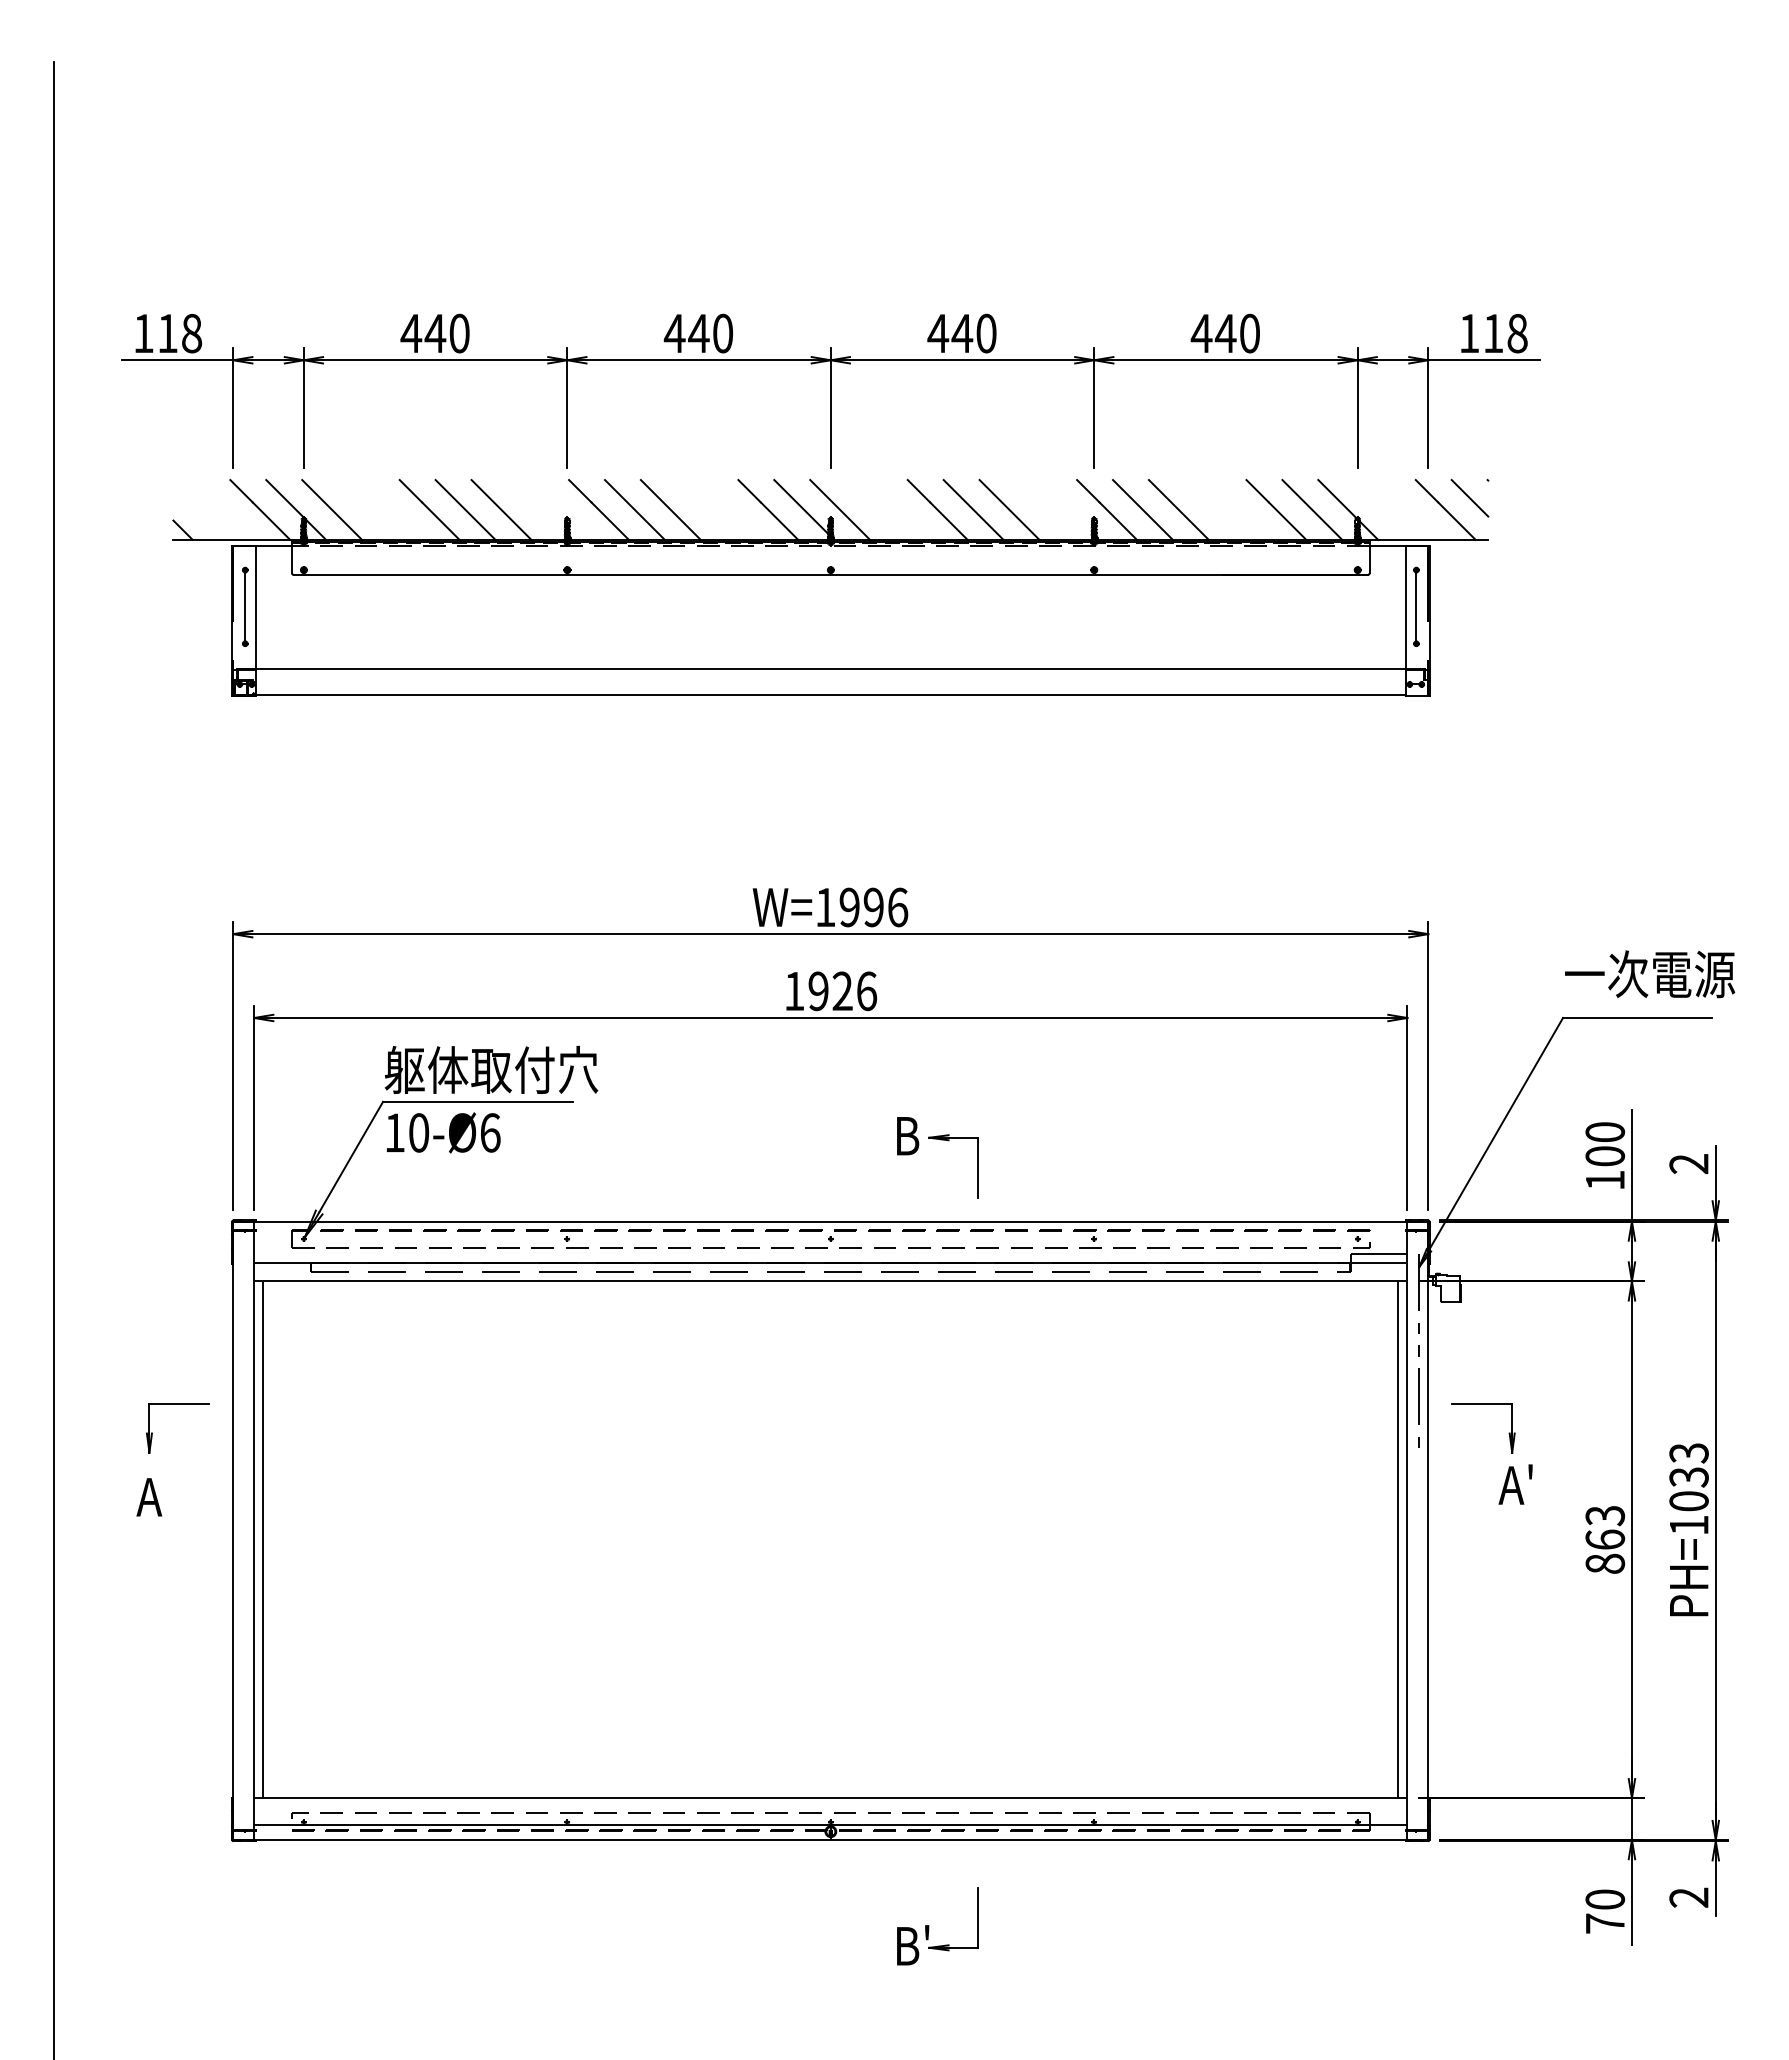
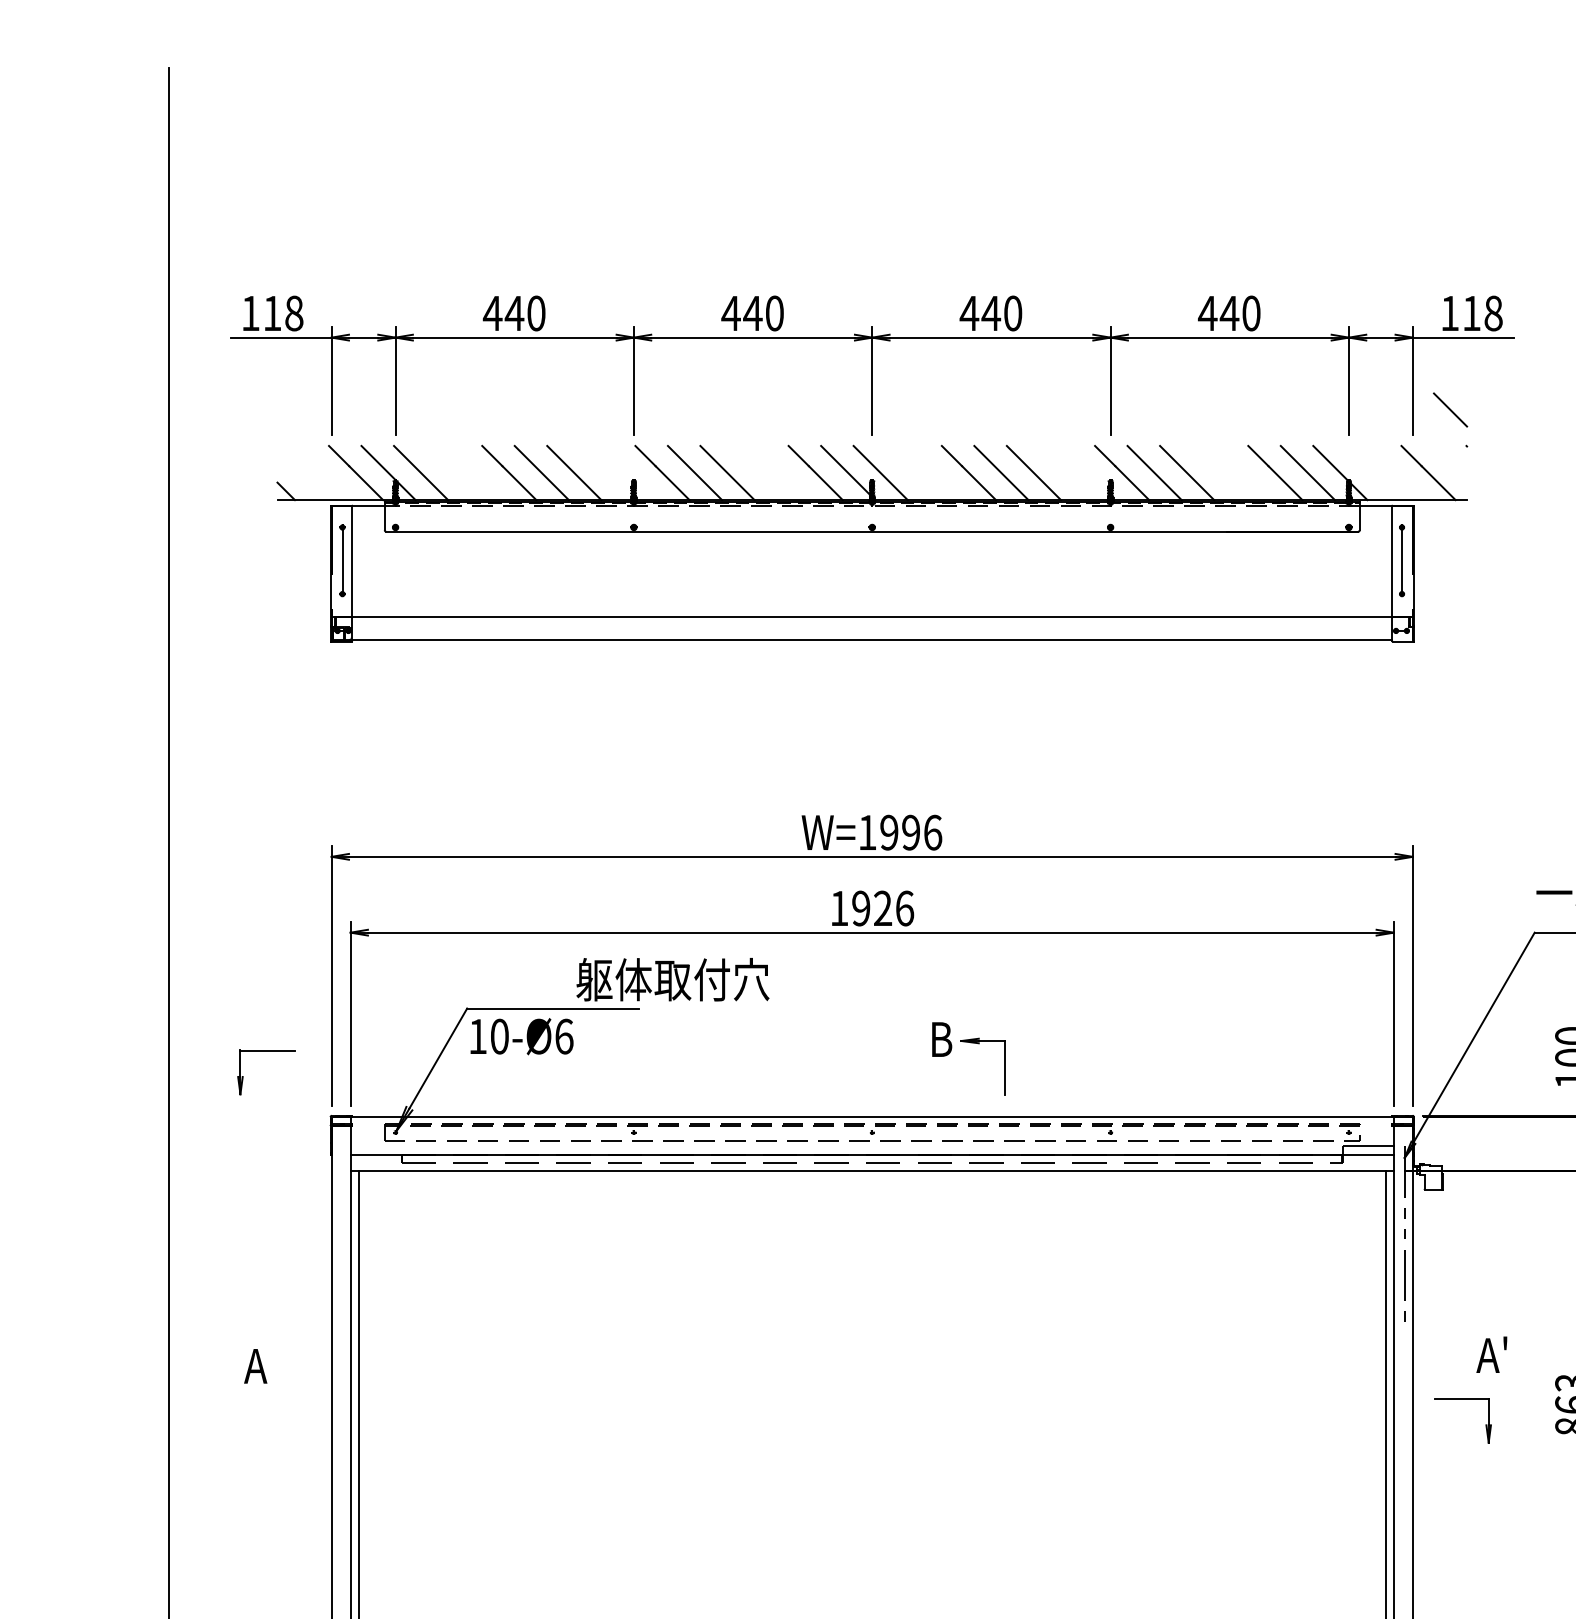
line: (1469, 498) -> (1450, 410), moved
text: (491, 1069) -> (672, 979), moved
part: (177, 1404) -> (265, 1050), moved
part: (1483, 1404) -> (1462, 1399), moved

